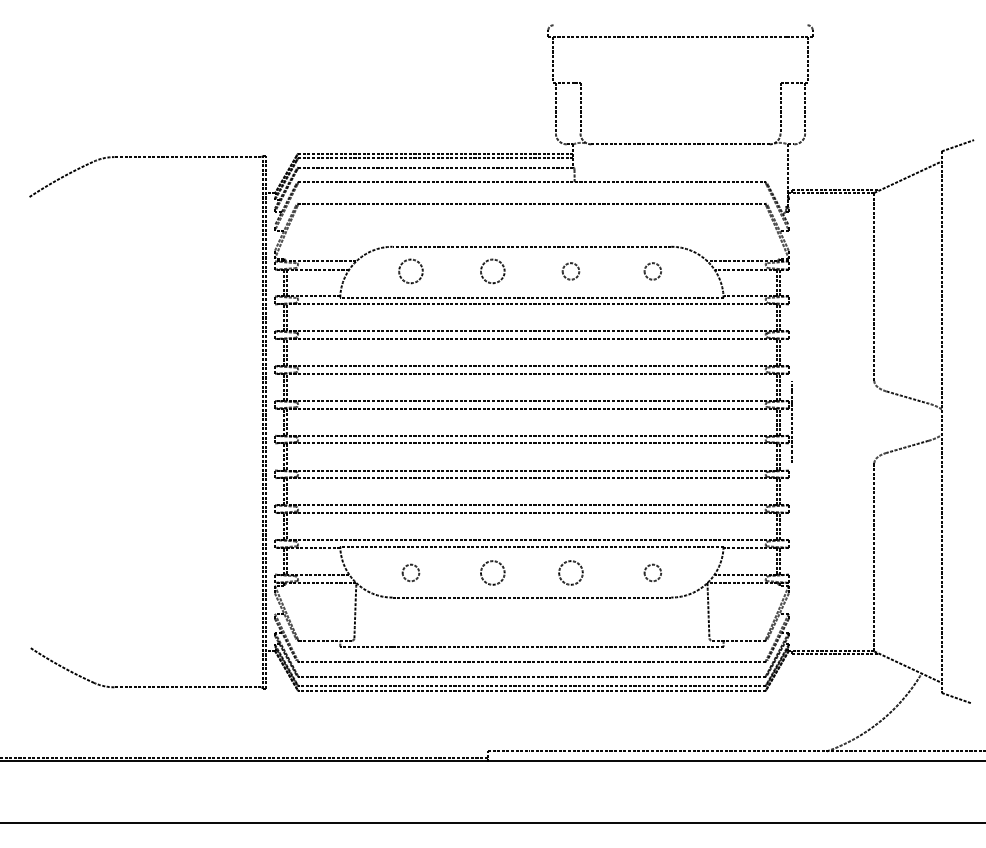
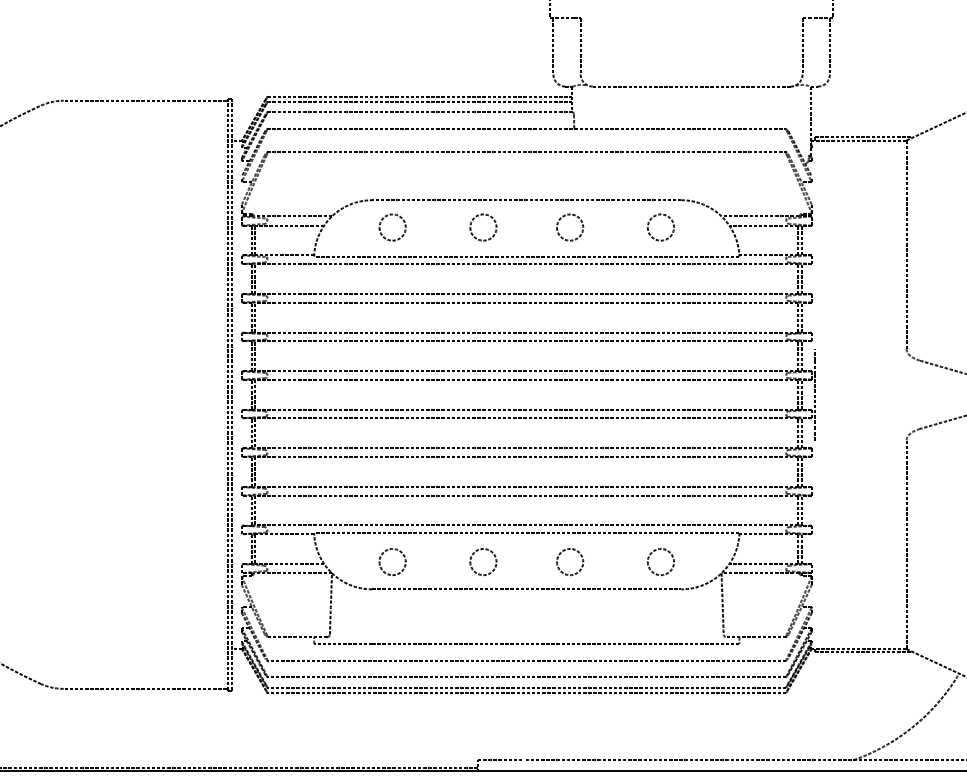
circle: (570, 271) -> (569, 227), size x1.43
circle: (652, 271) -> (660, 227), size x1.43
circle: (410, 572) -> (392, 561), size x1.43
circle: (652, 572) -> (660, 561), size x1.43

